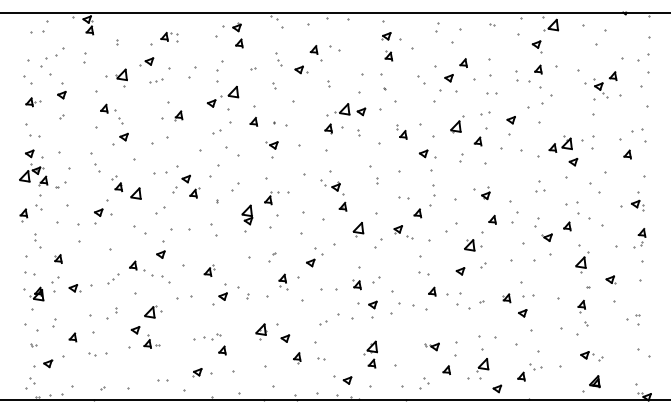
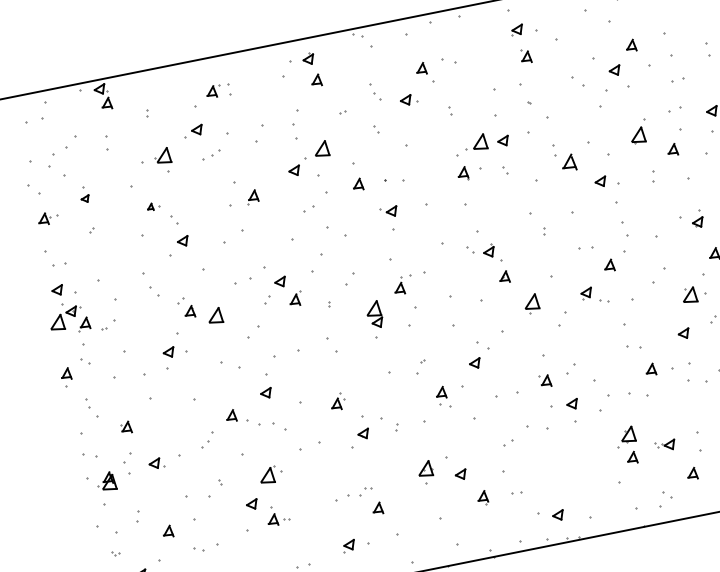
part: (61, 90) -> (84, 194), size x0.7
part: (108, 108) -> (153, 206), size x0.6
part: (401, 131) -> (564, 157), size x1.4
part: (370, 354) -> (627, 445), moved

